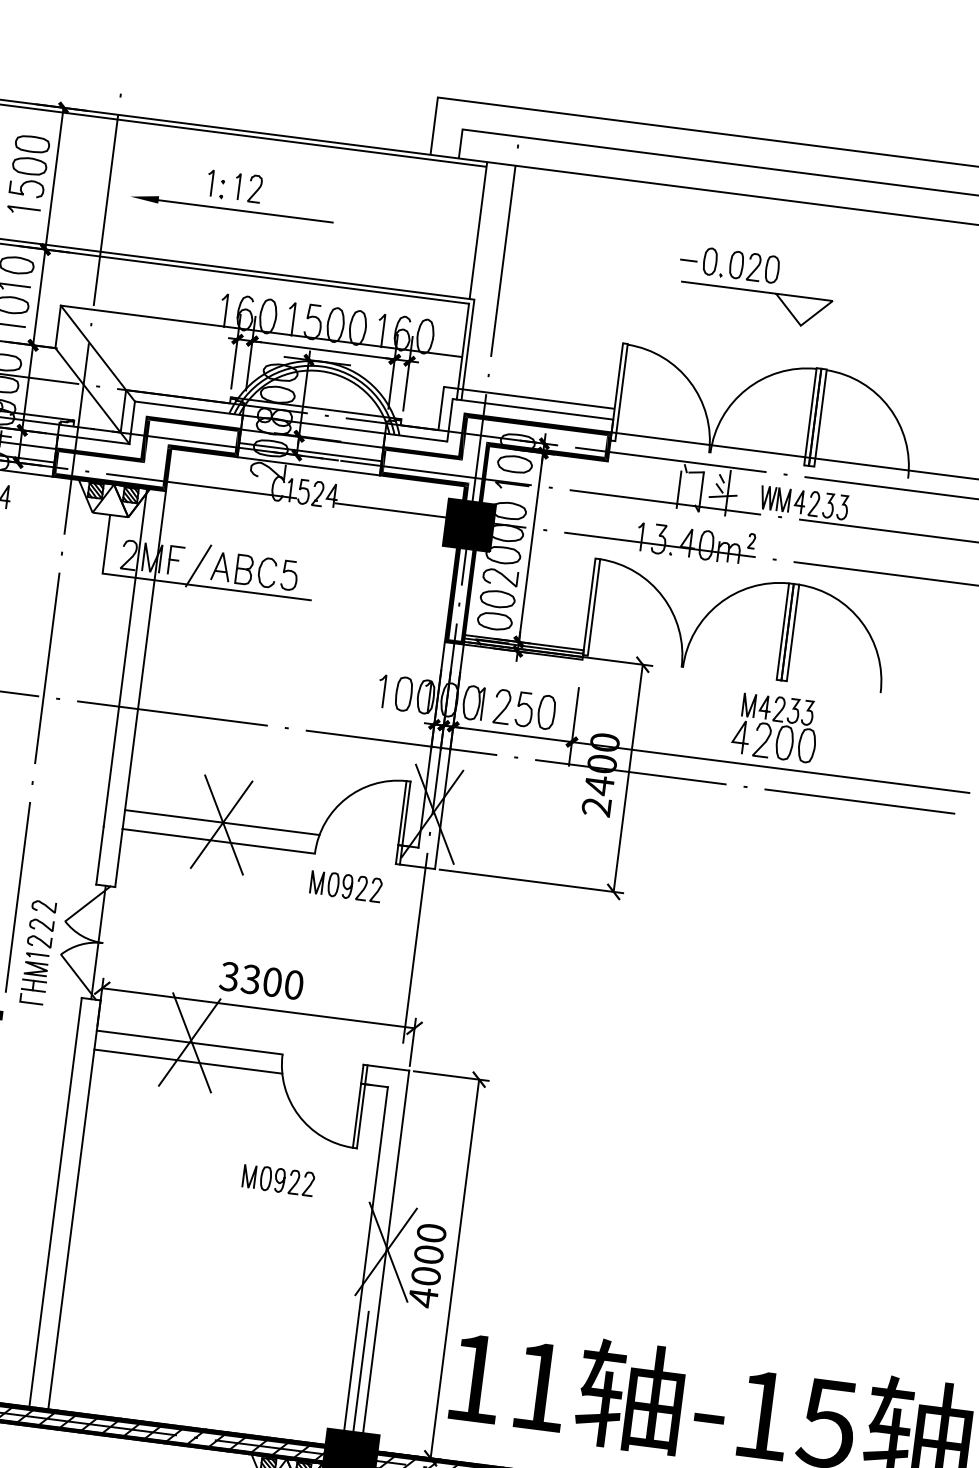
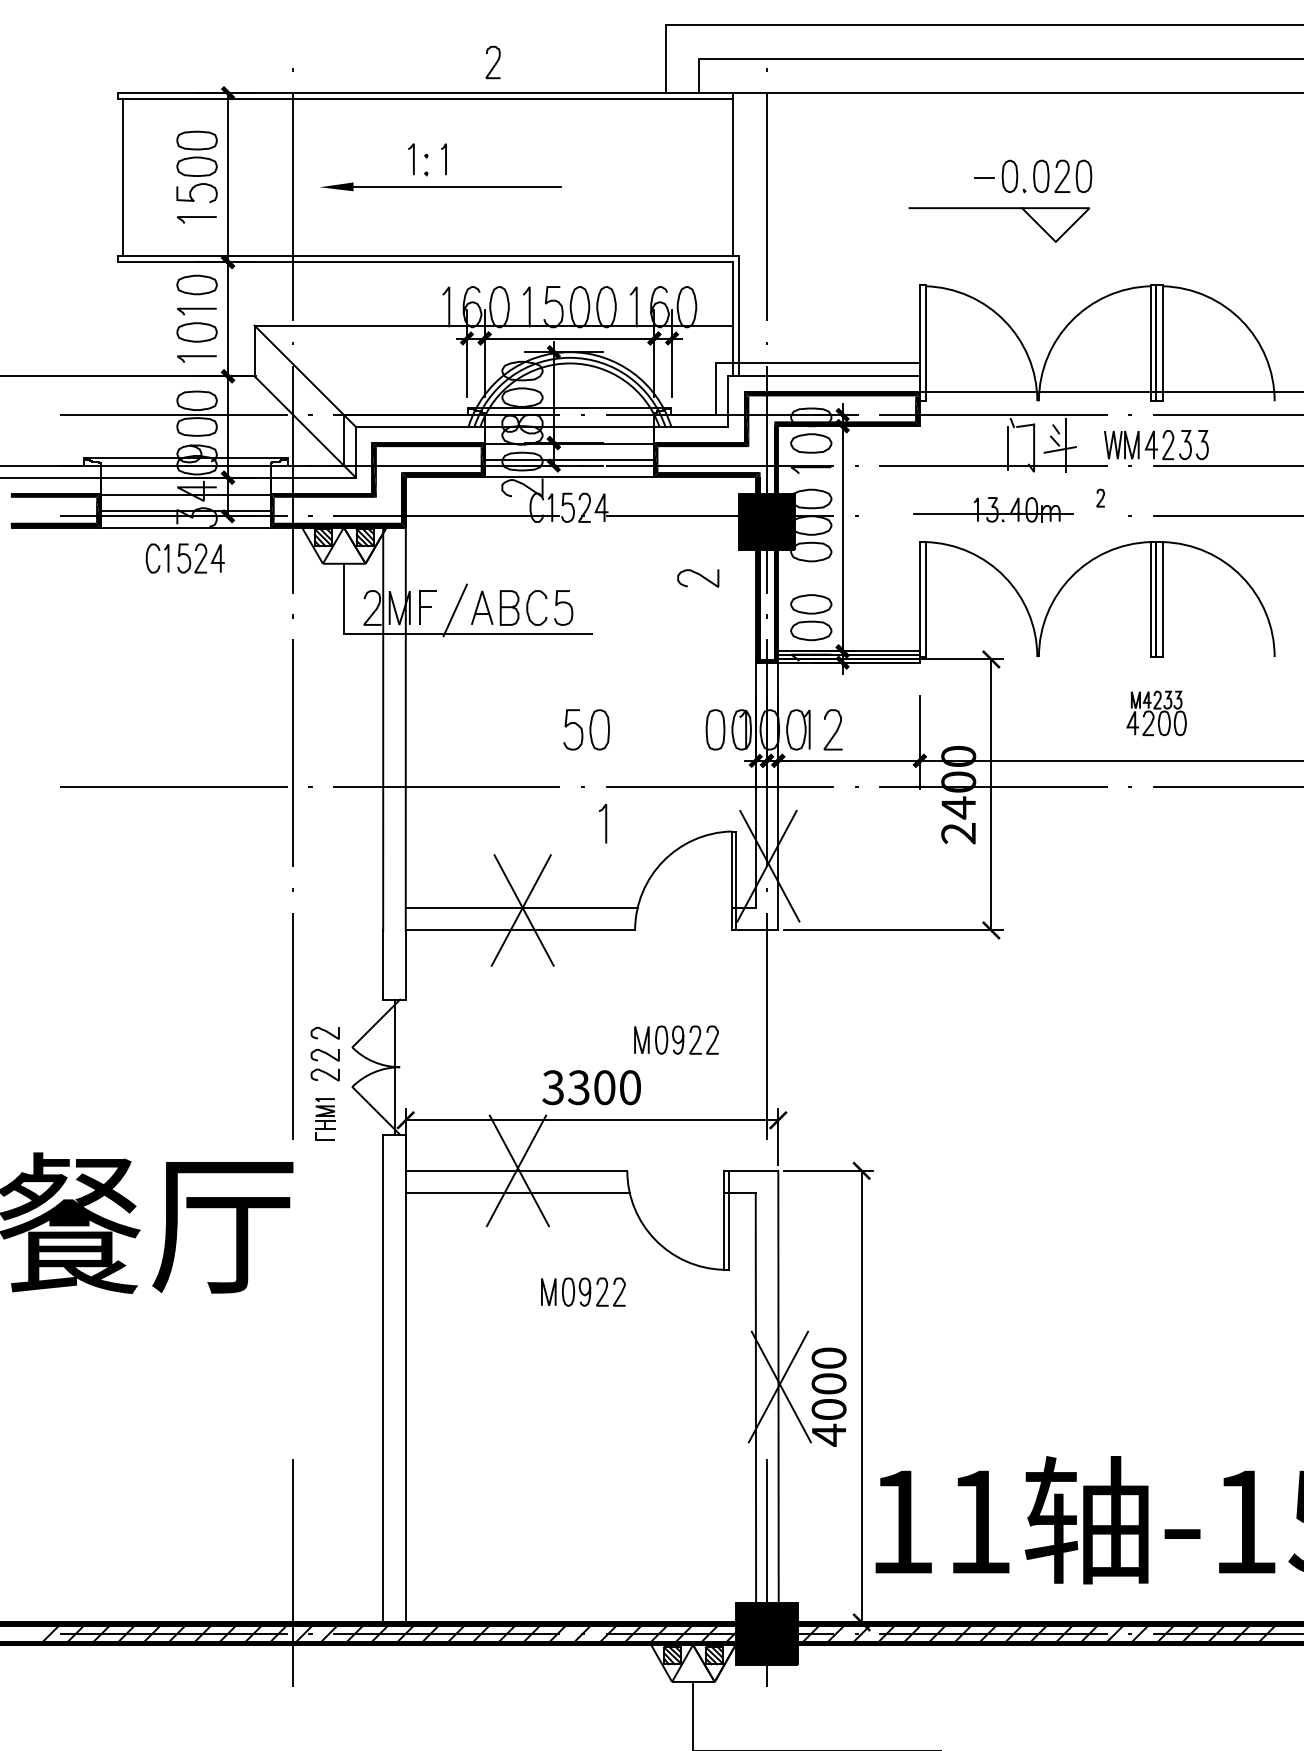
curve: (256, 190) -> (494, 64), moved
line: (757, 292) -> (999, 209), moved
part: (660, 539) -> (993, 509), size x0.7
curve: (502, 576) -> (700, 576), moved
line: (383, 691) -> (605, 823), moved
part: (535, 710) -> (586, 729), moved
part: (775, 727) -> (1156, 713), size x0.6
part: (346, 885) -> (676, 1039), moved
part: (35, 978) -> (325, 1118), size x0.7
part: (278, 1179) -> (583, 1291), moved

